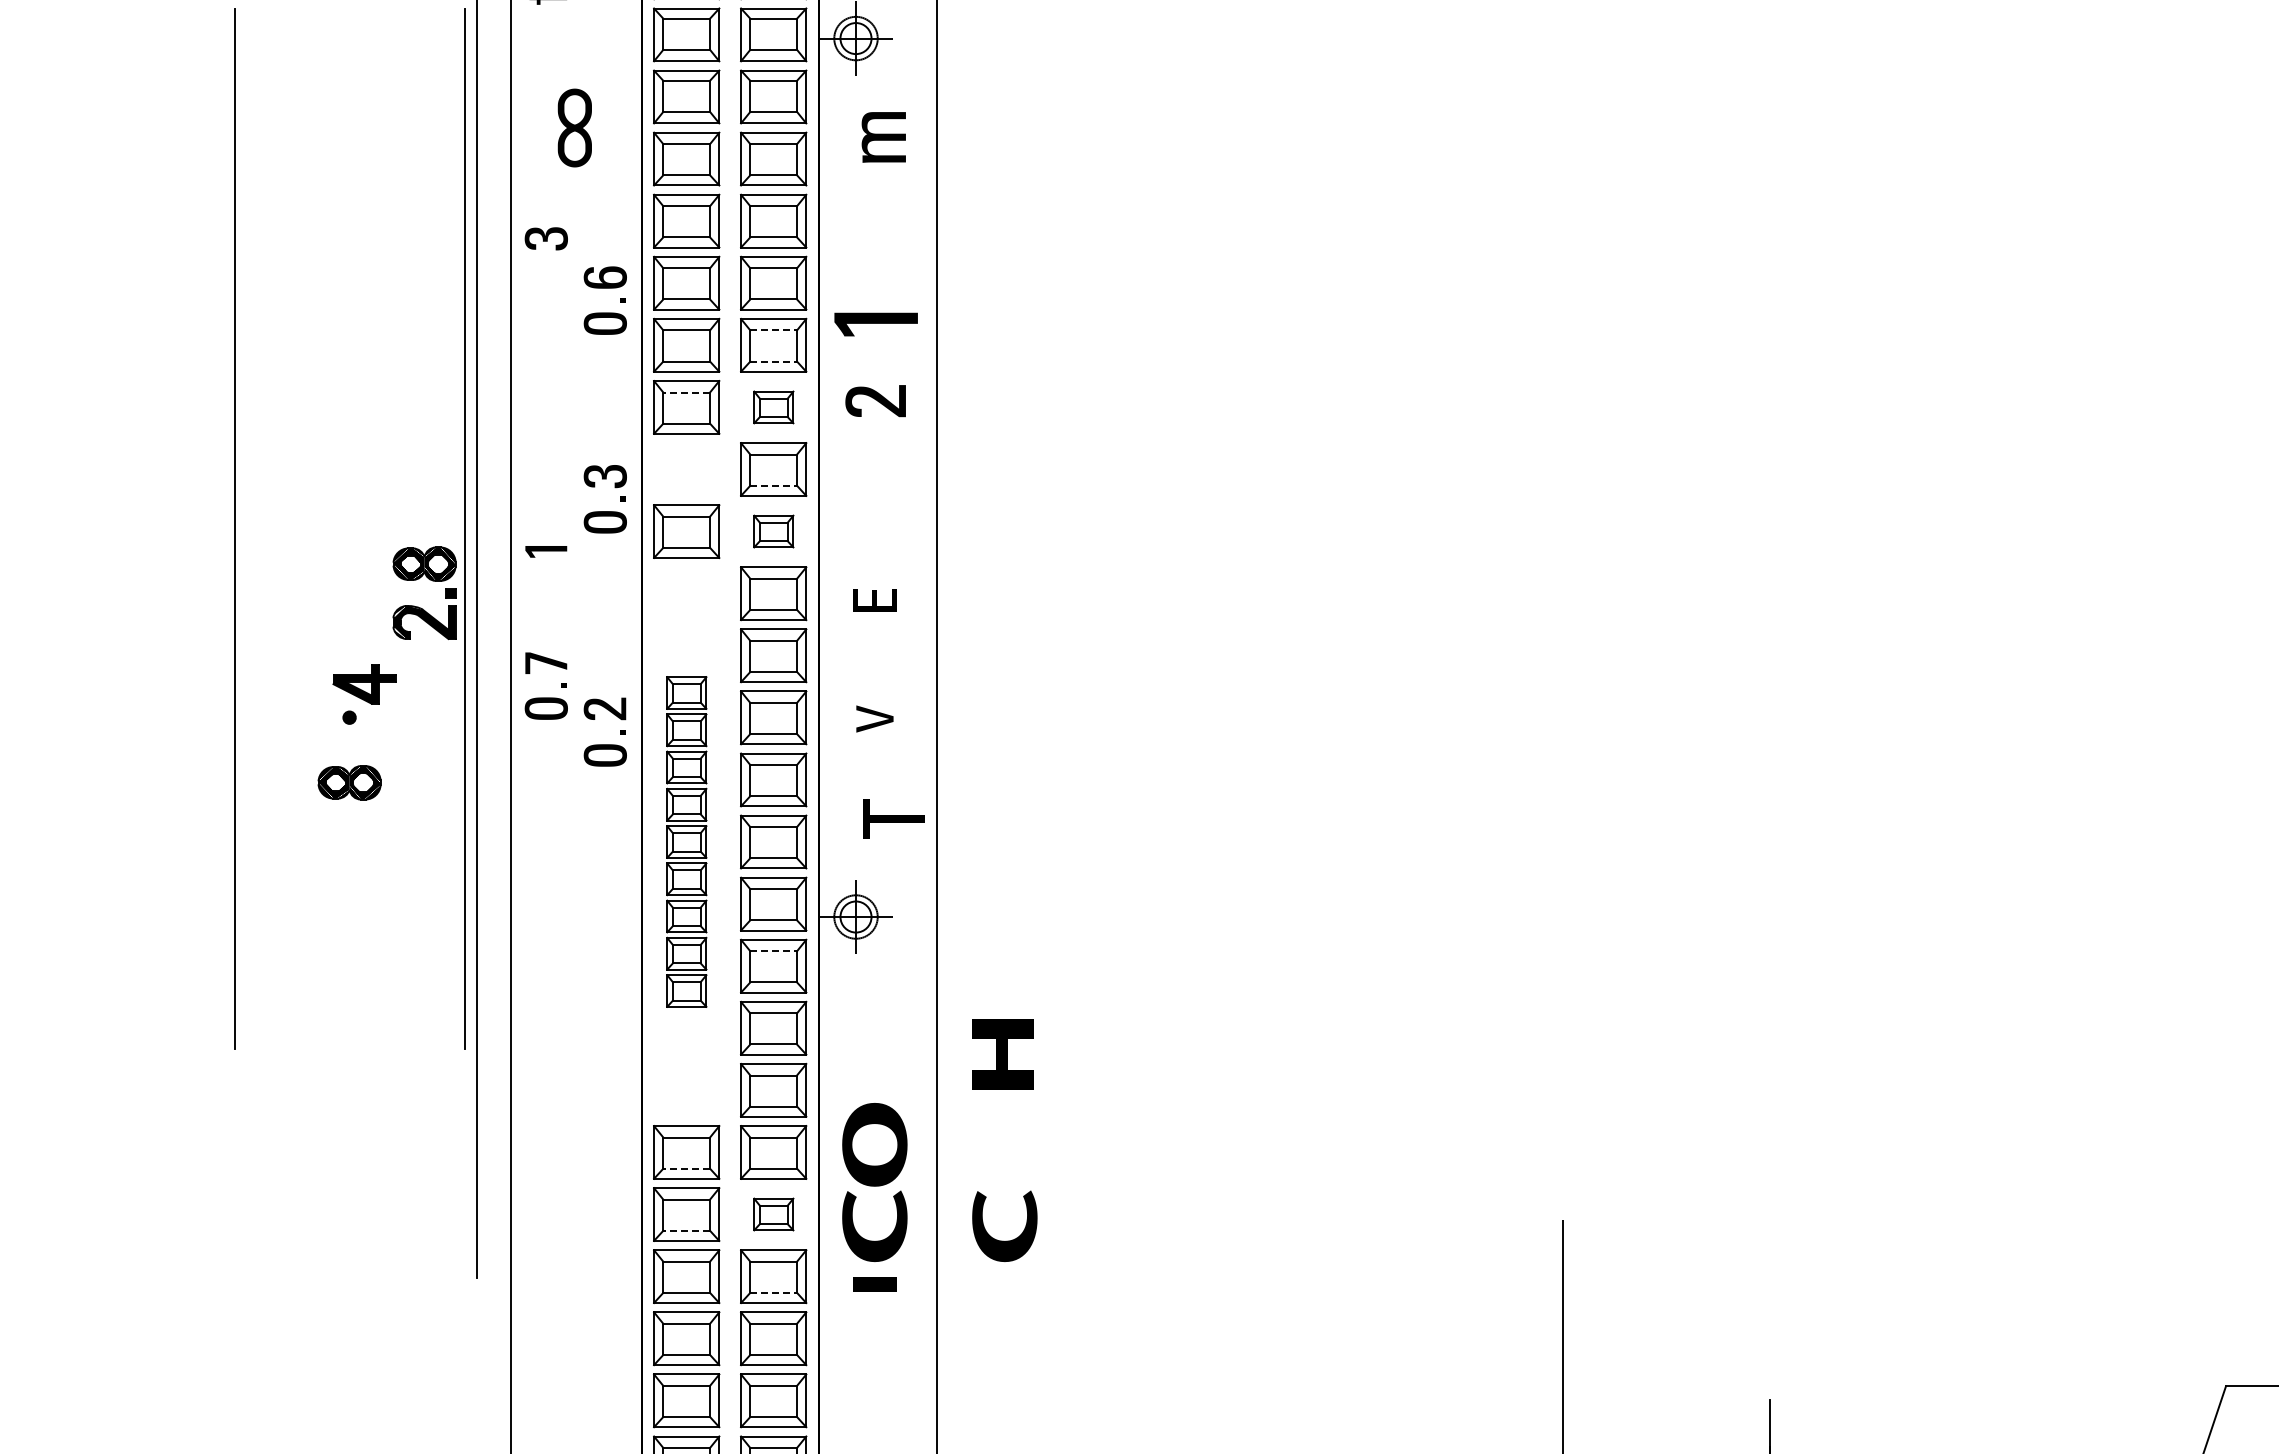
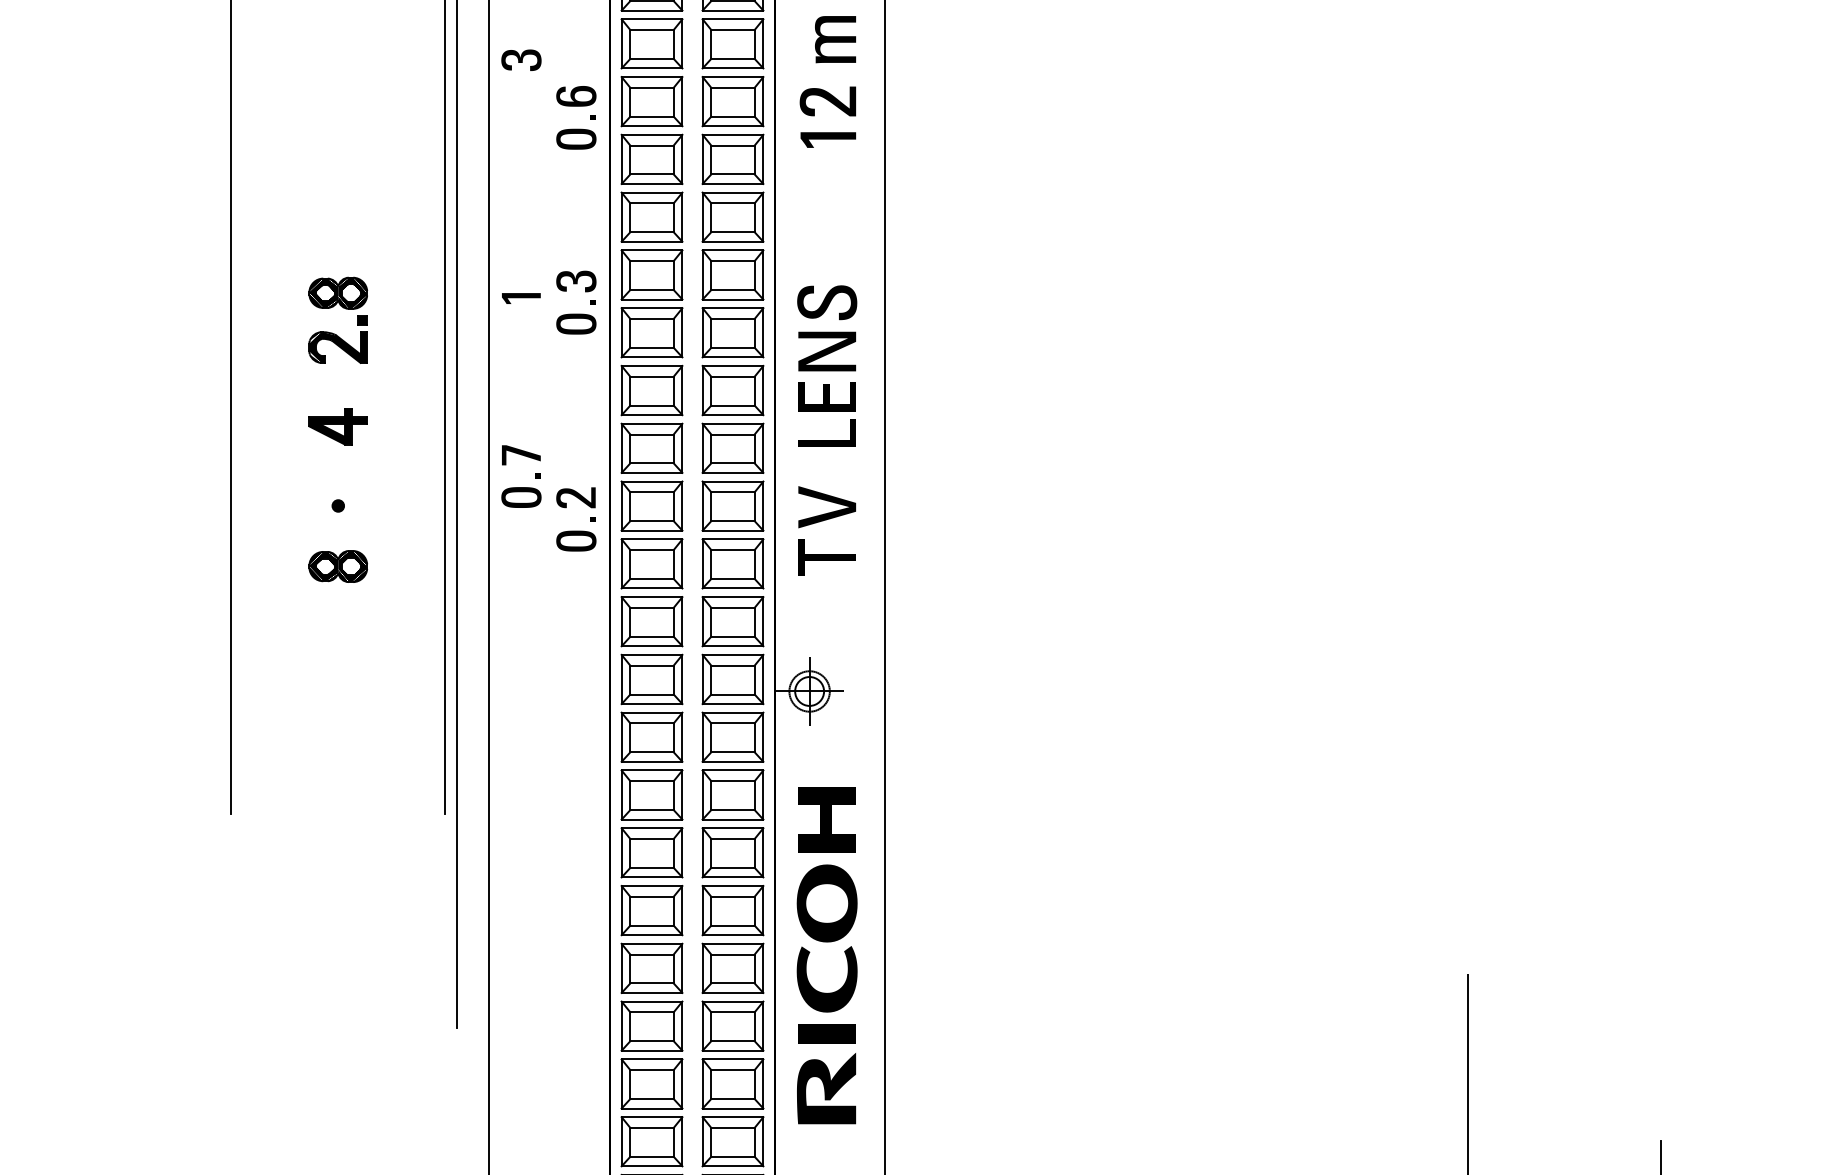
part: (883, 216) -> (835, 39), added
part: (875, 324) -> (827, 140), size x0.71
line: (774, 330) -> (733, 145), dashed -> solid
line: (774, 361) -> (733, 174), dashed -> solid
line: (686, 392) -> (651, 203), dashed -> solid
part: (875, 401) -> (827, 101), moved
part: (773, 407) -> (732, 217), size x1.67
part: (686, 469) -> (651, 274), added
line: (774, 485) -> (733, 289), dashed -> solid
part: (874, 498) -> (826, 301), added
part: (773, 531) -> (732, 332), size x1.67
part: (546, 551) -> (521, 298), moved
fill: (874, 551) -> (826, 351), added
part: (430, 580) -> (343, 308), moved
part: (874, 599) -> (826, 395), size x1.43
fill: (874, 638) -> (826, 432), added
part: (364, 684) -> (338, 426), moved
part: (874, 718) -> (826, 506), size x1.67
part: (893, 818) -> (826, 556), moved
part: (686, 841) -> (651, 621), size x1.67
line: (774, 951) -> (733, 723), dashed -> solid
part: (1002, 1054) -> (826, 819), moved
line: (686, 1168) -> (651, 925), dashed -> solid
part: (773, 1214) -> (732, 968), size x1.67
line: (686, 1230) -> (651, 983), dashed -> solid
part: (1003, 1240) -> (946, 992), removed
part: (874, 1284) -> (826, 1033), size x1.43
line: (774, 1292) -> (733, 1040), dashed -> solid
part: (873, 1343) -> (825, 1088), added

